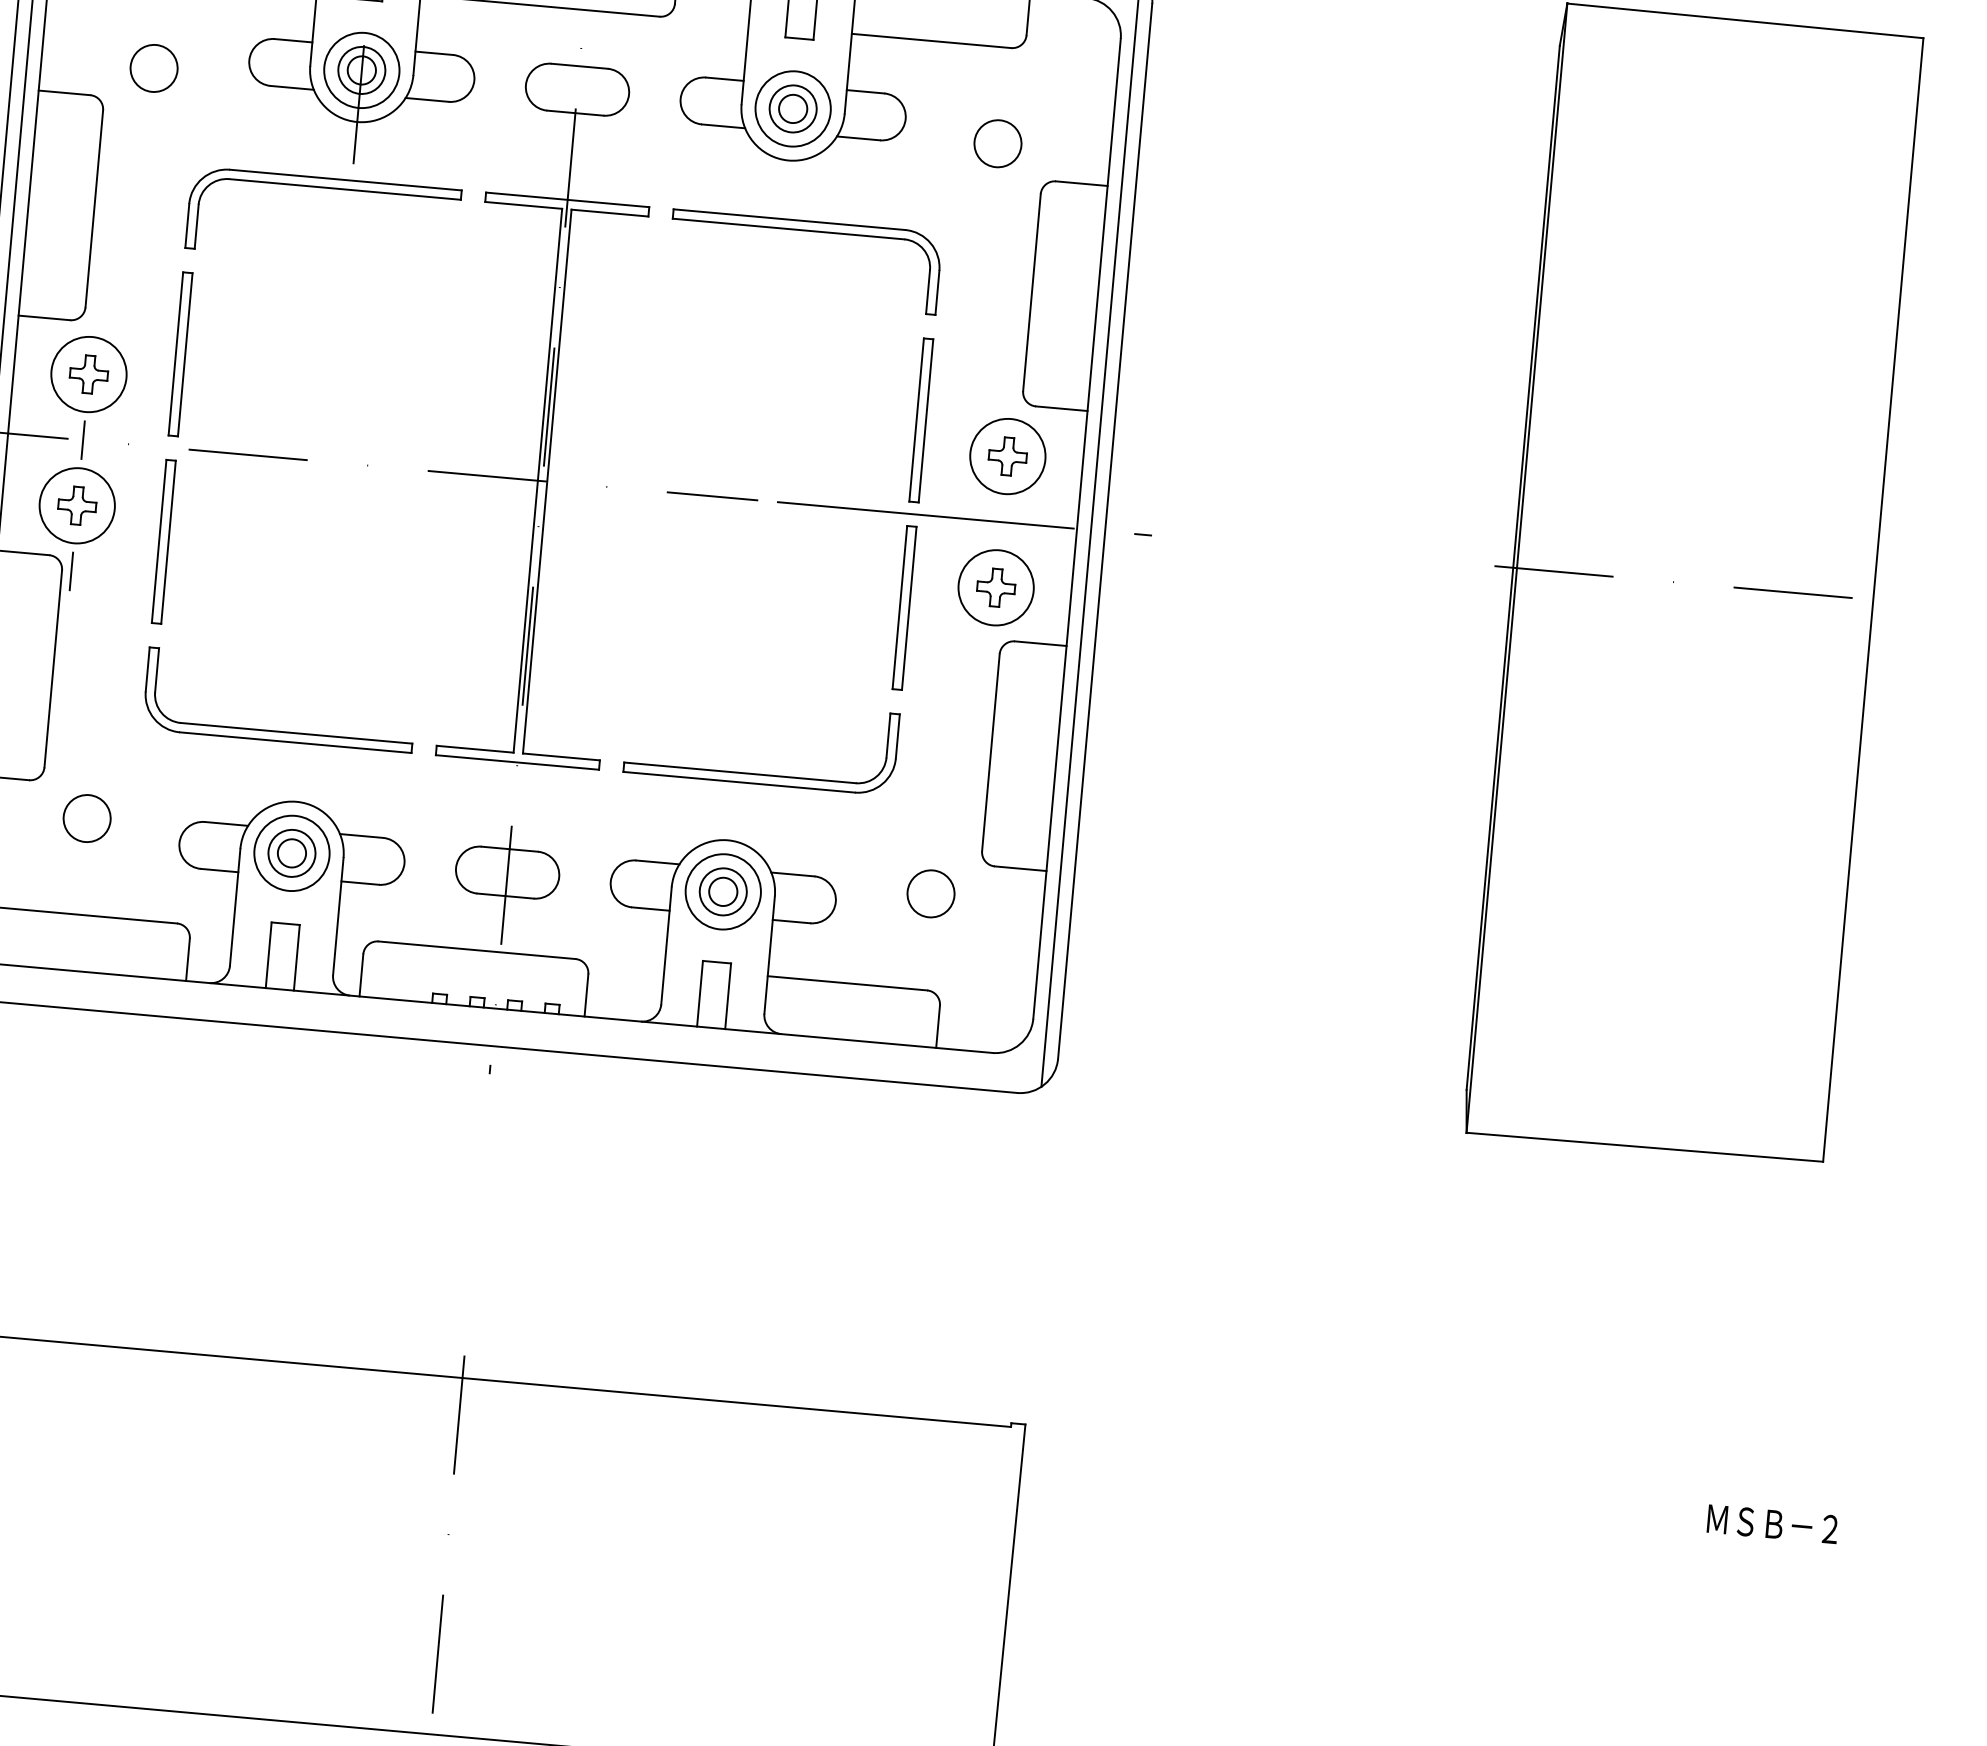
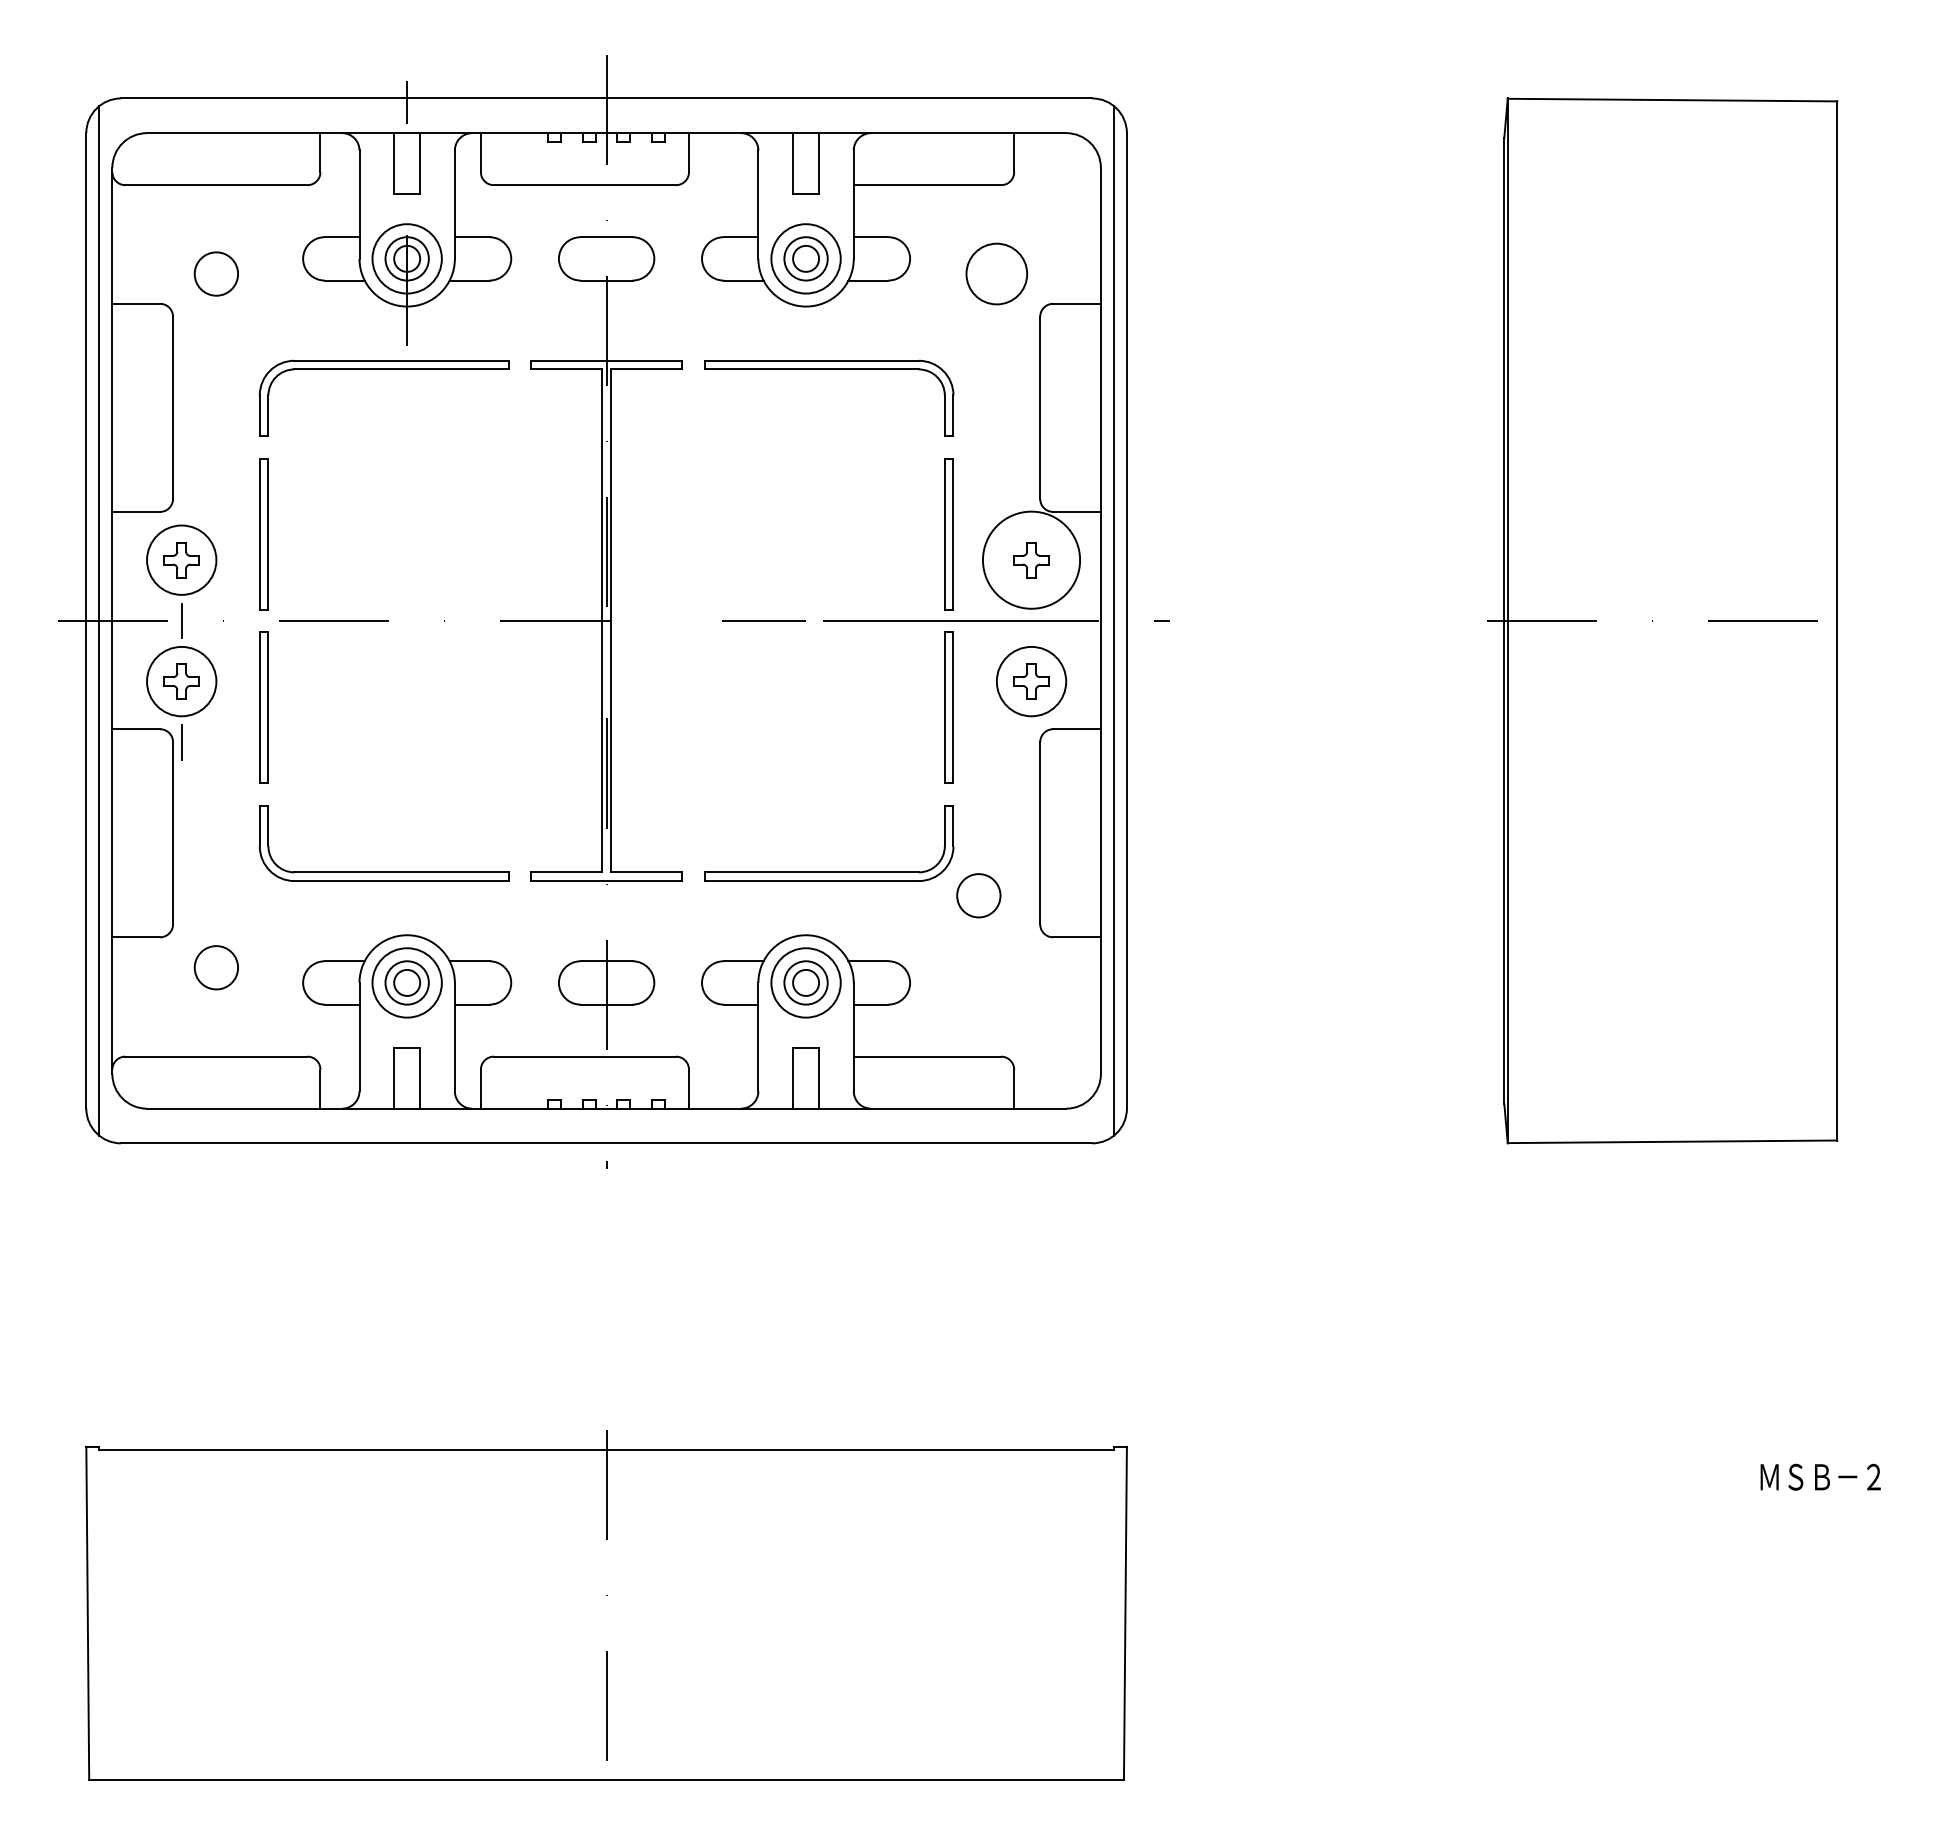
circle: (997, 143) -> (996, 273), size x1.4
circle: (1007, 455) -> (1031, 559), size x1.4
circle: (930, 893) -> (978, 895), moved

